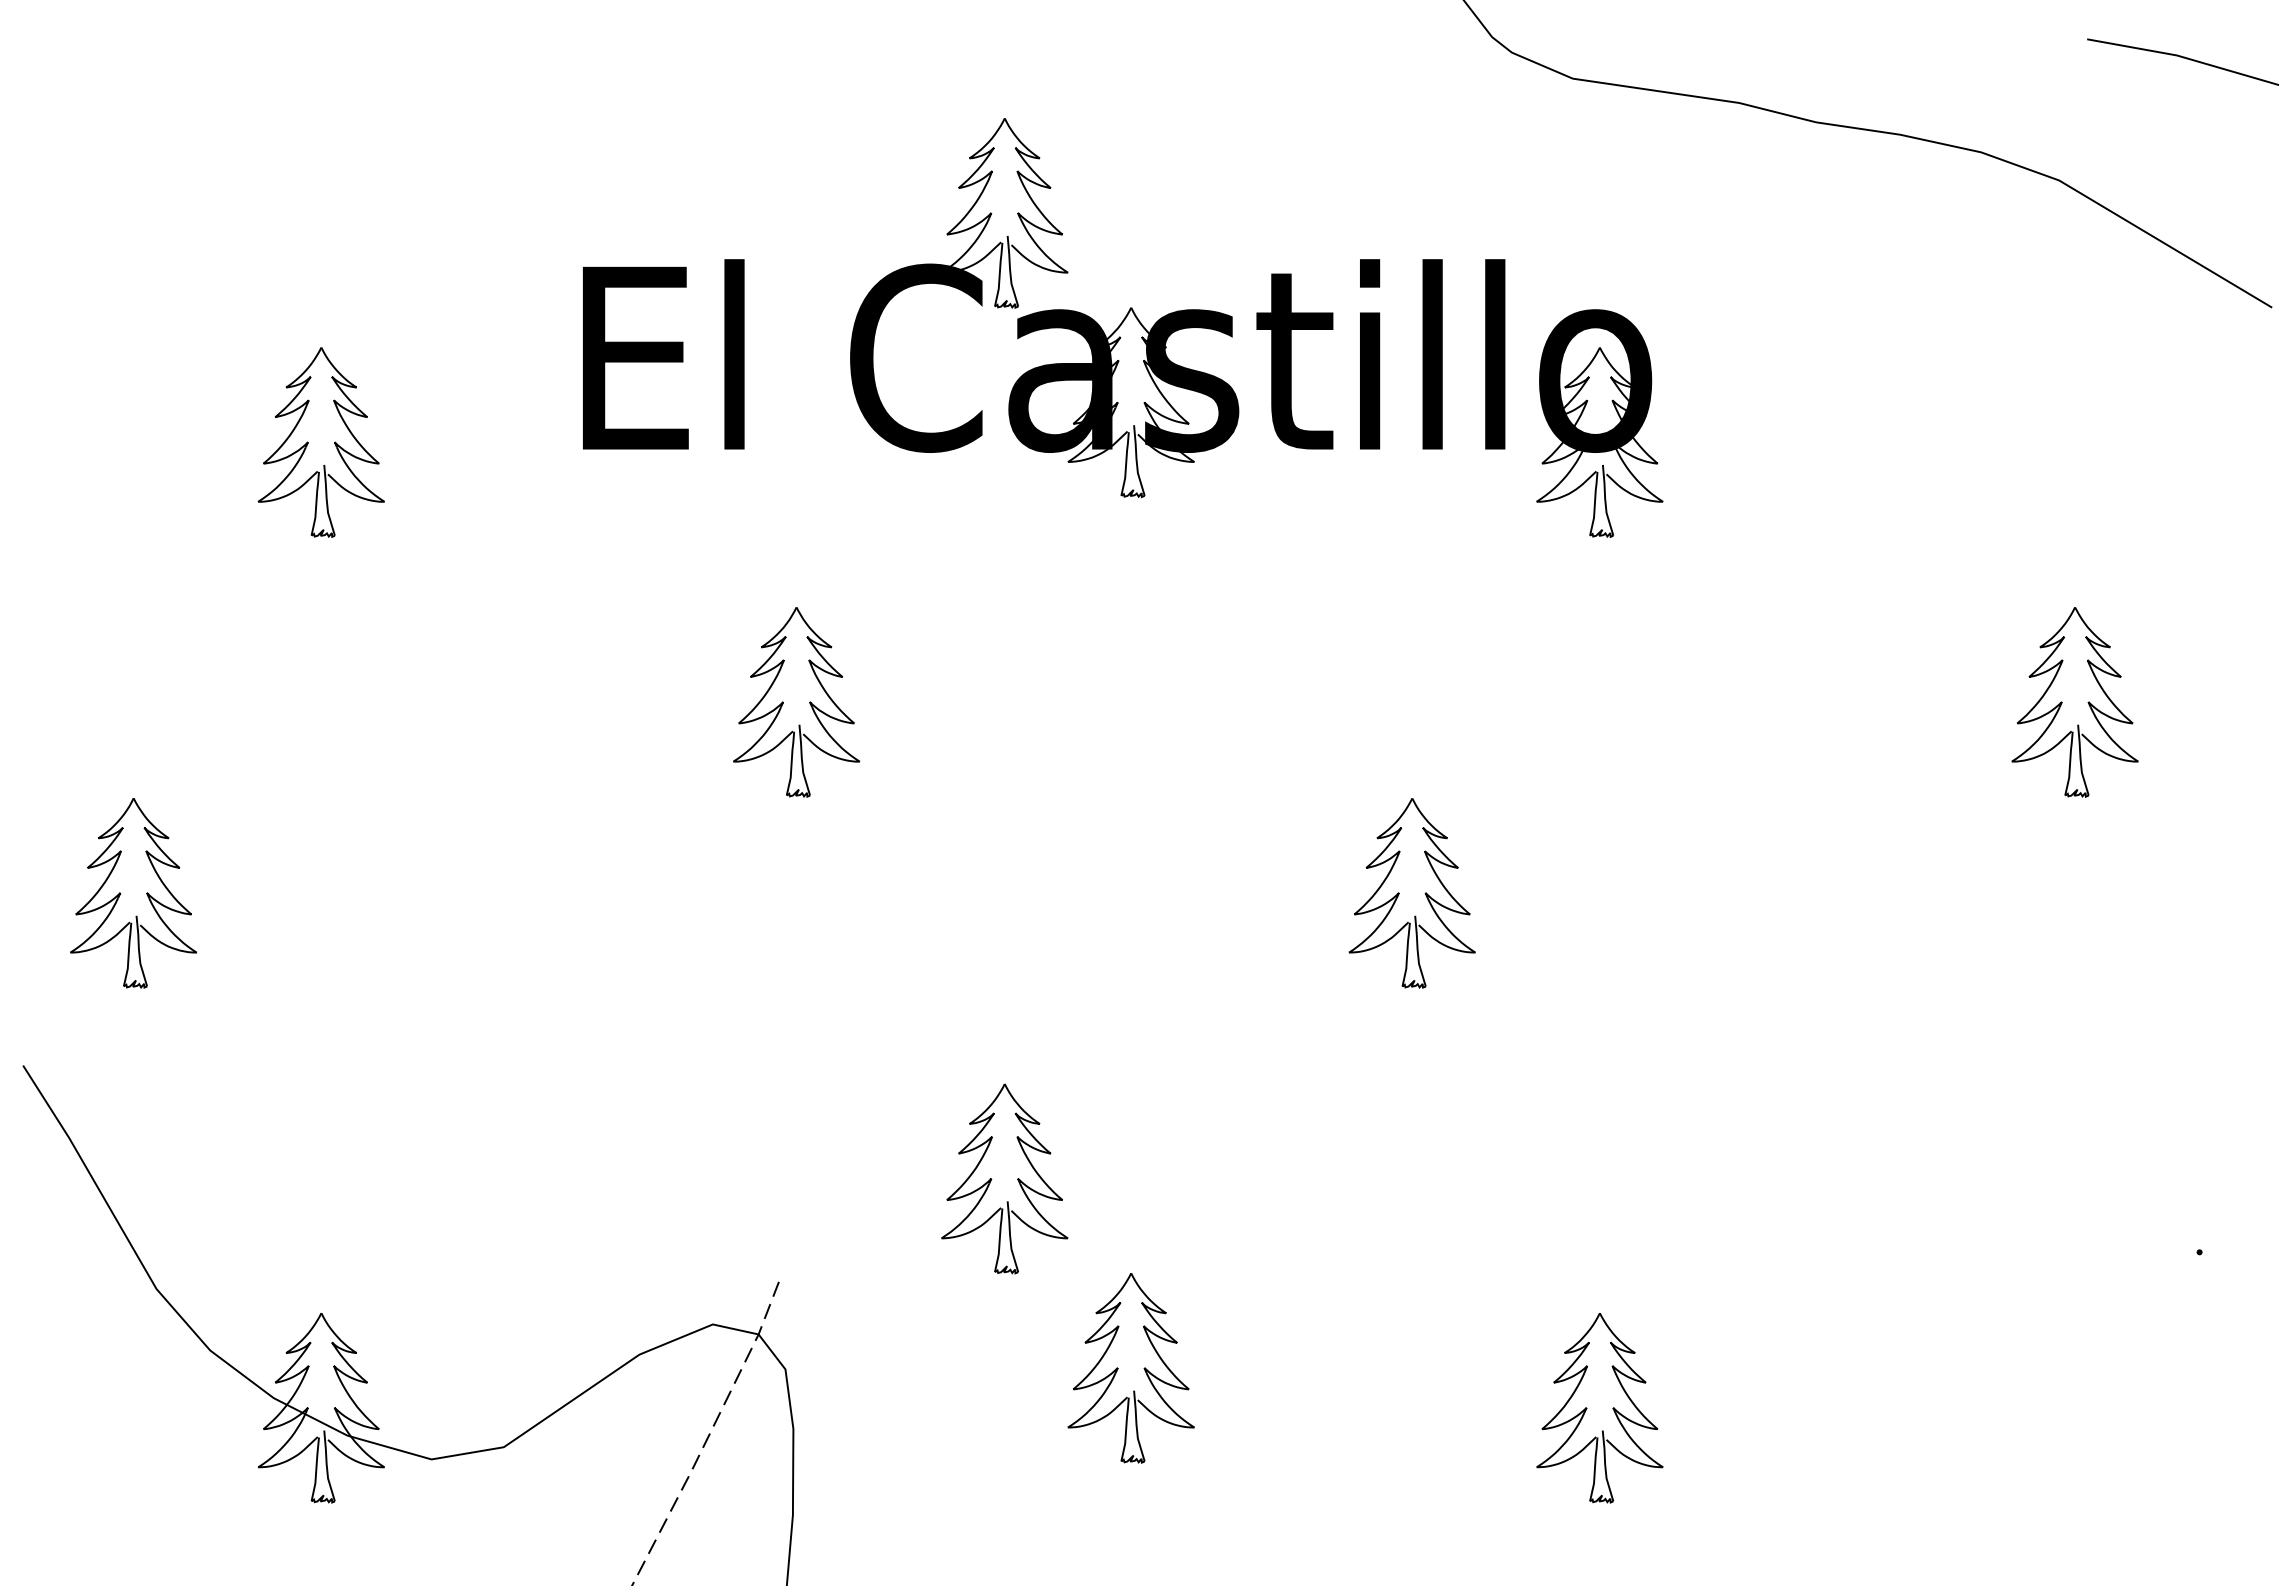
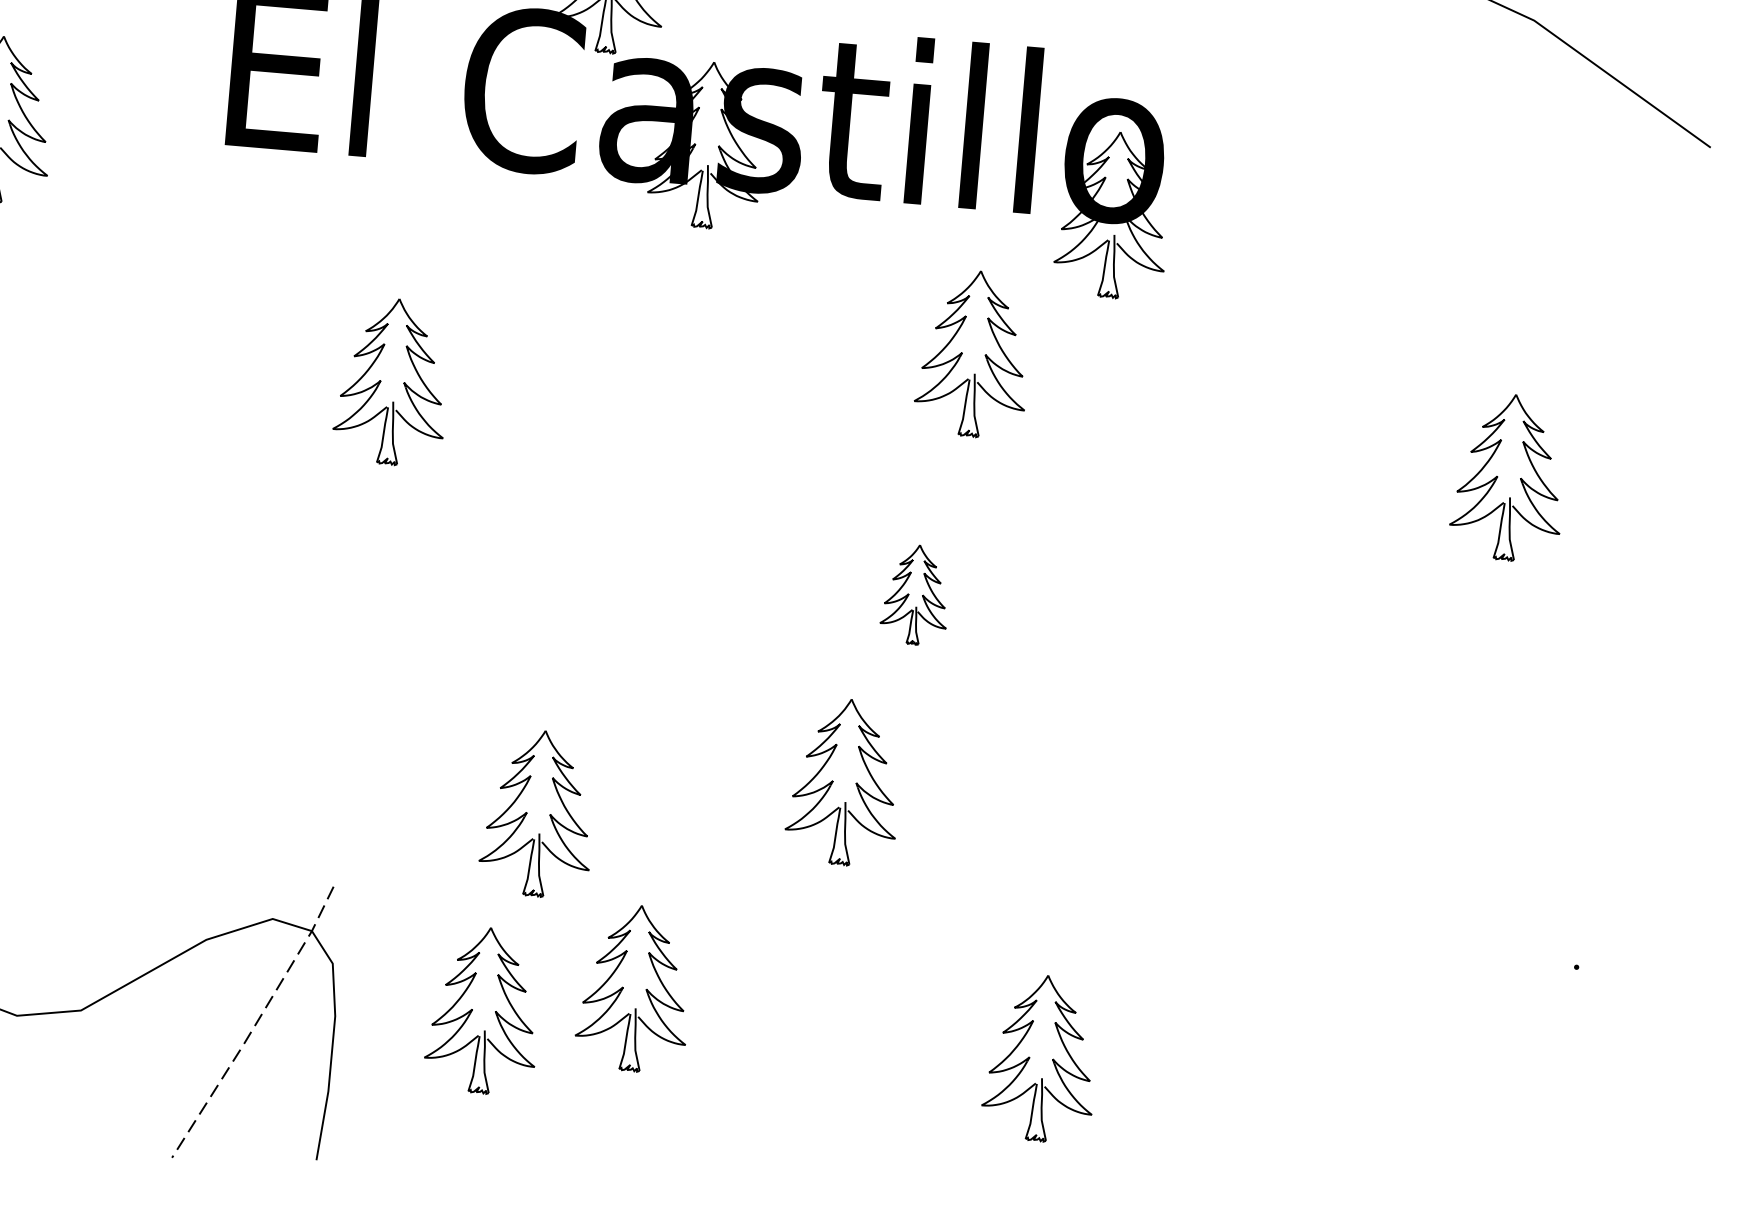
part: (1442, 614) -> (963, 353), added
part: (1411, 893) -> (915, 594), size x0.6
part: (1336, 1113) -> (833, 781), added
part: (949, 1408) -> (473, 1010), added

